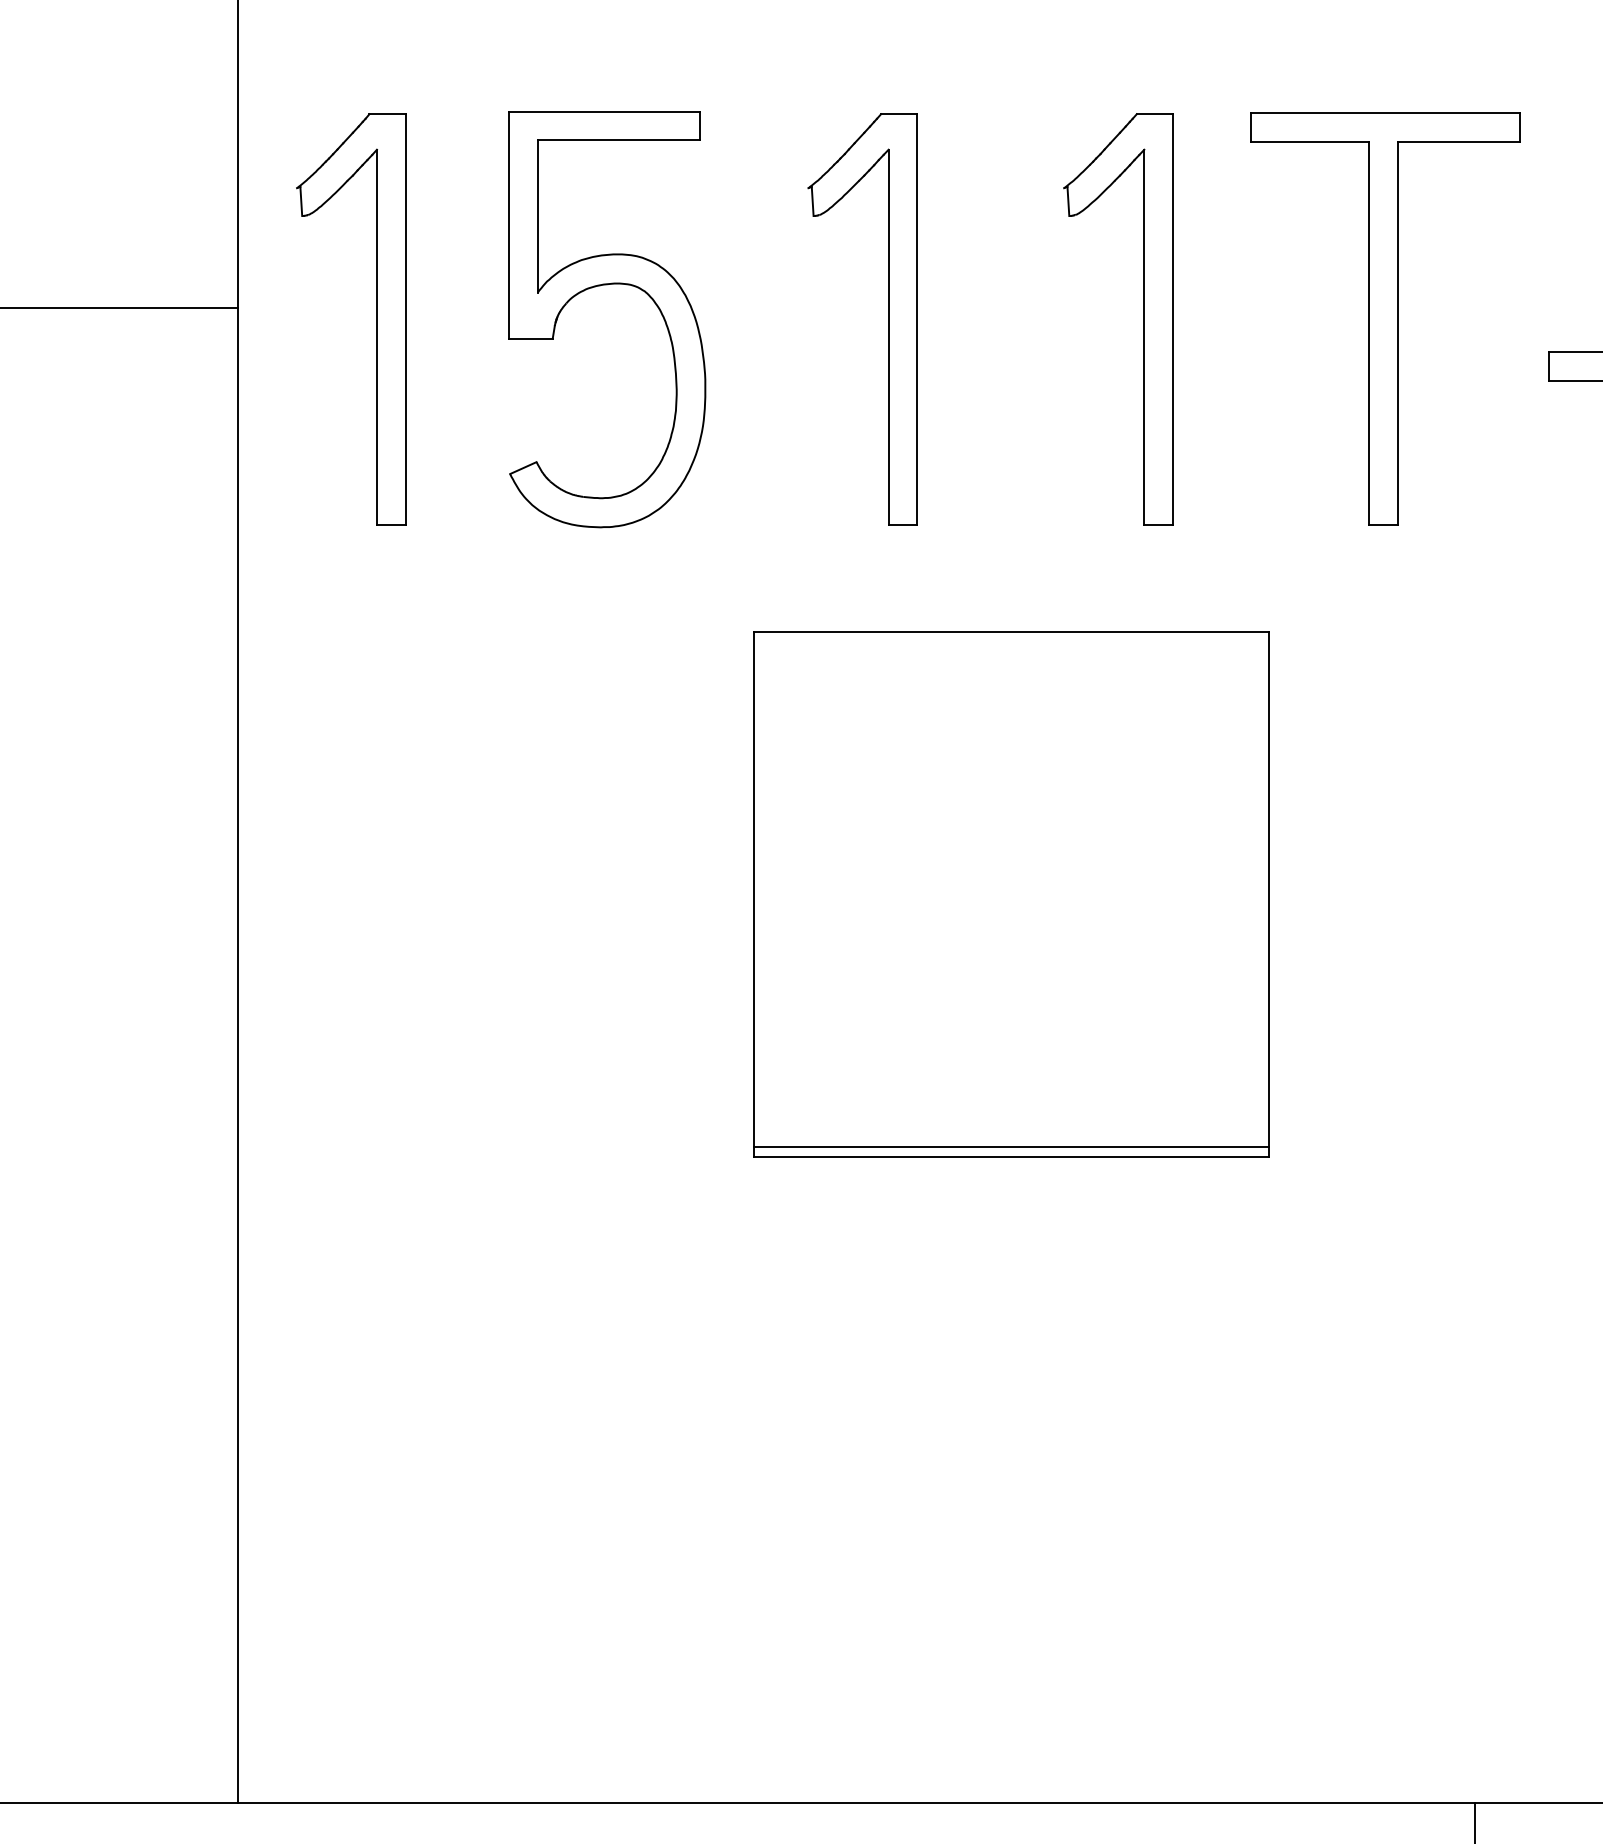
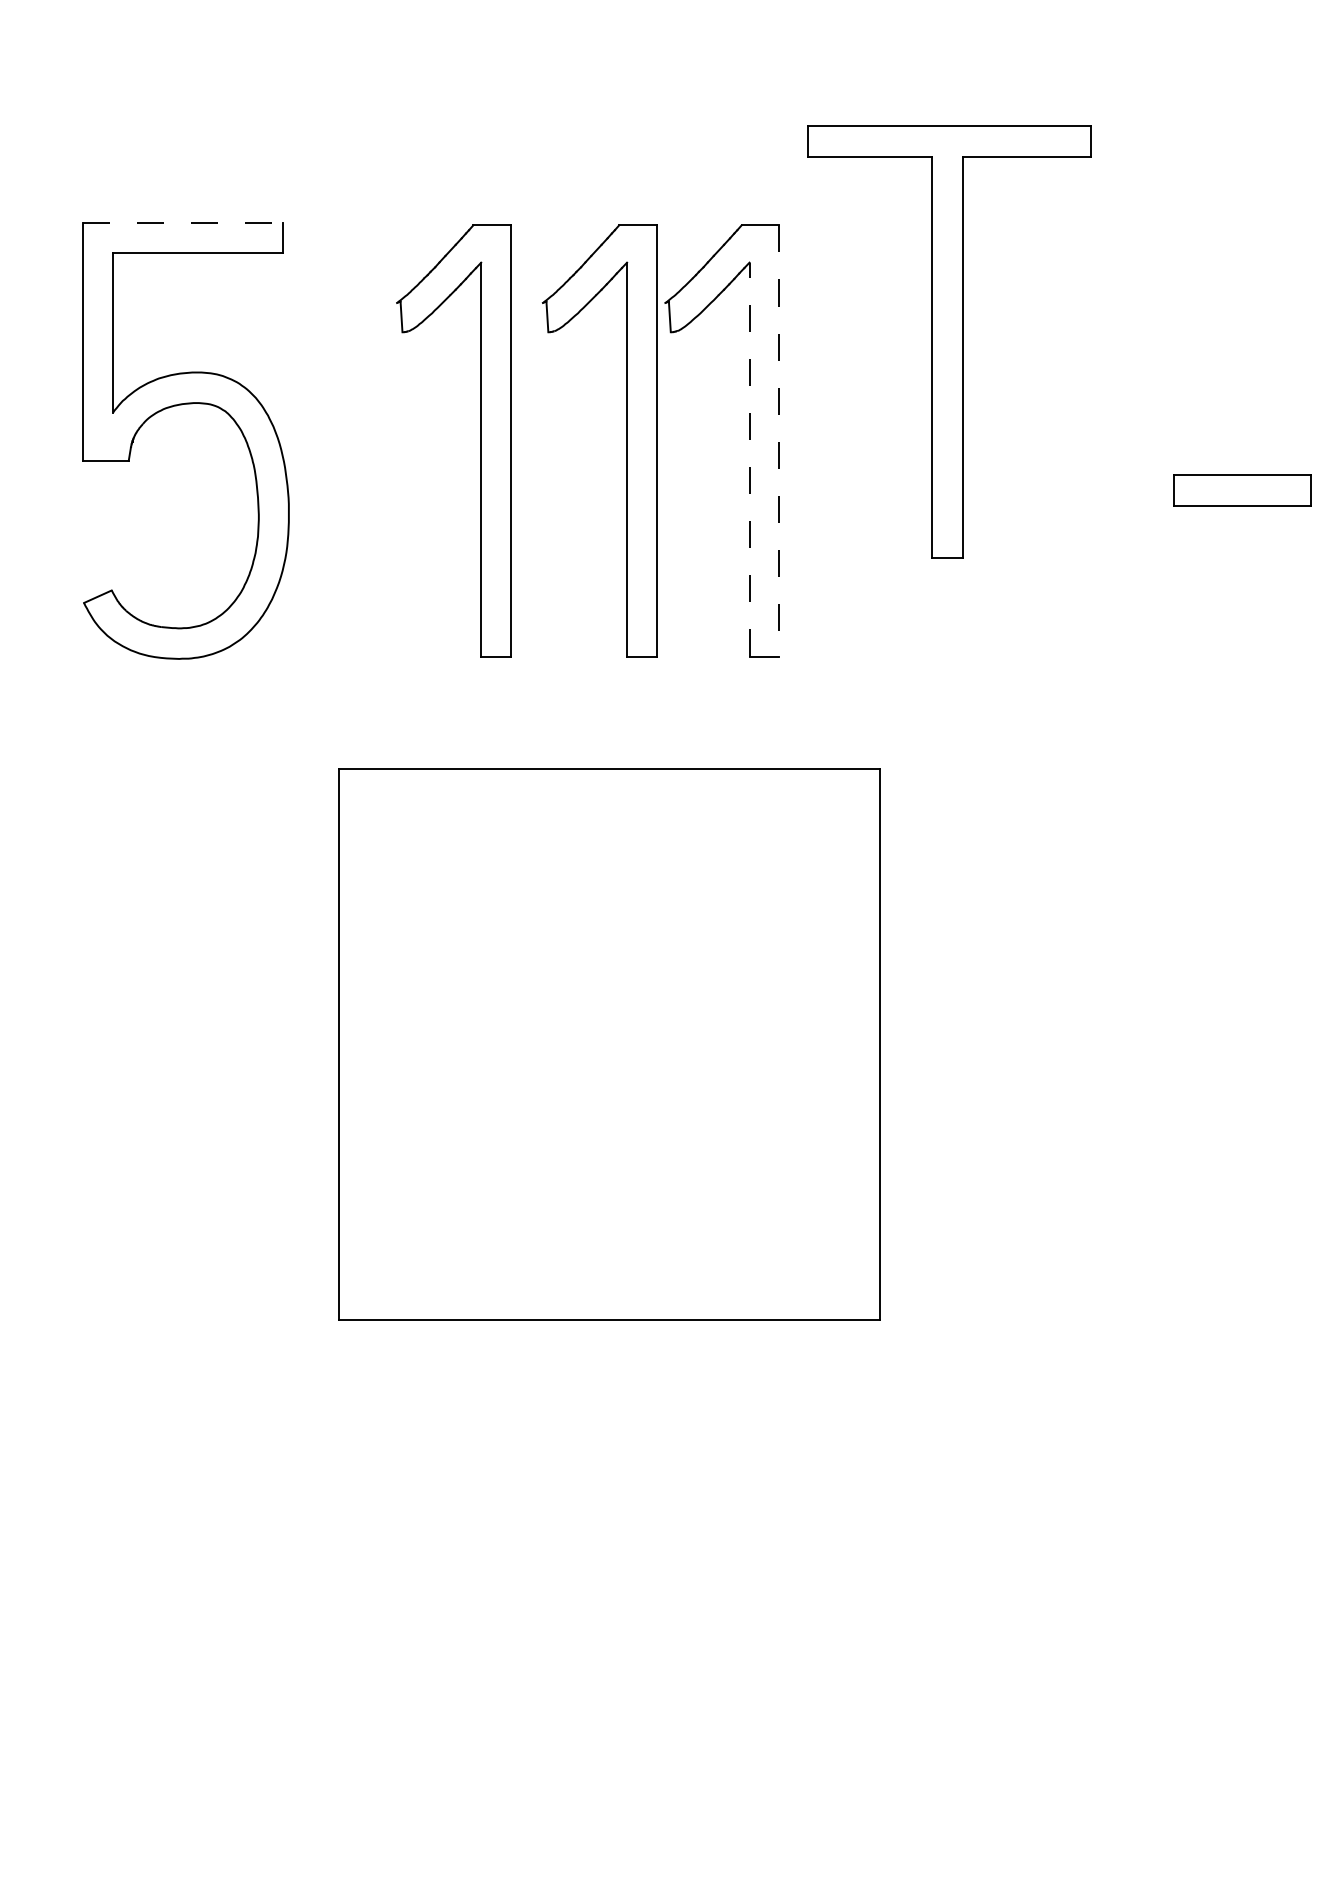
line: (604, 112) -> (183, 223), solid -> dashed
part: (1385, 318) -> (950, 342), moved
part: (1027, 319) -> (626, 440), added
line: (1172, 320) -> (779, 441), solid -> dashed
line: (1144, 337) -> (749, 459), solid -> dashed
line: (1011, 1147) -> (610, 1309), removed

